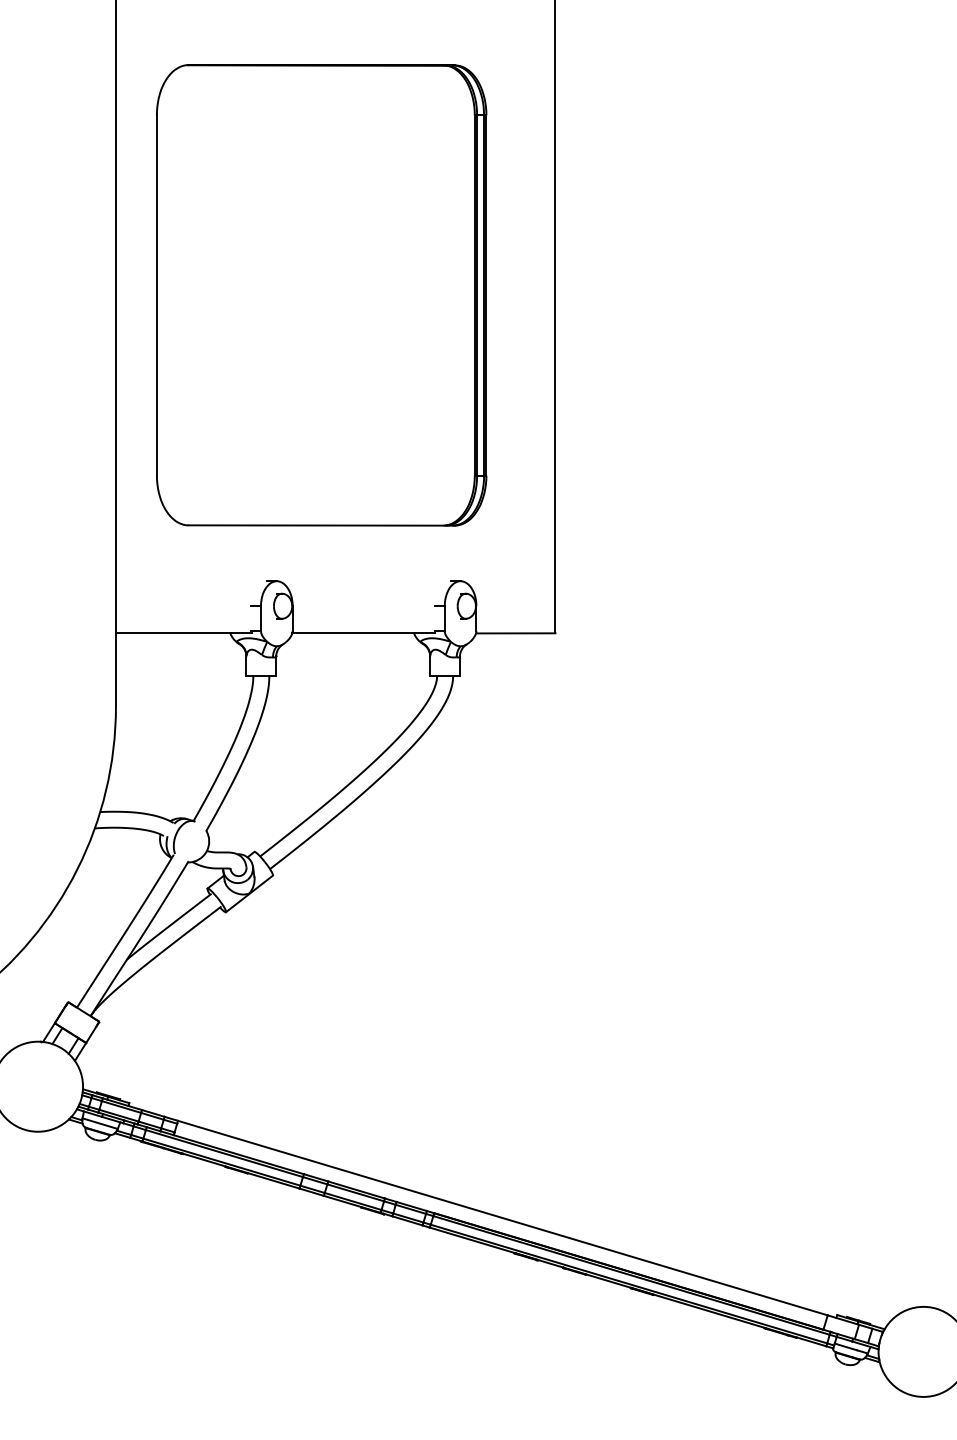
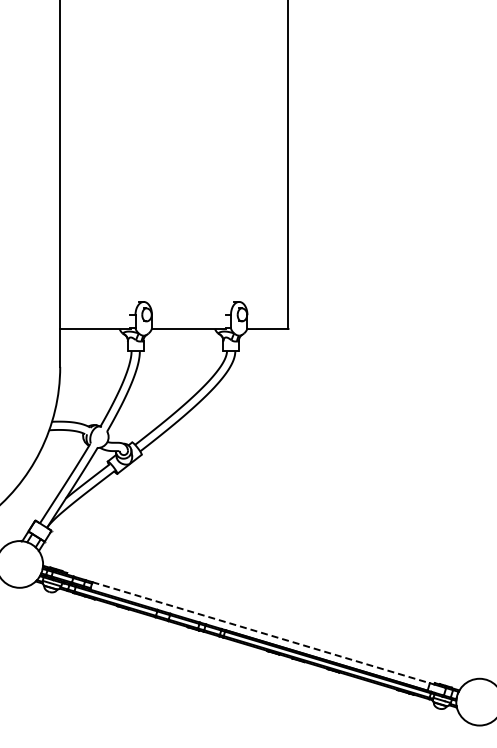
part: (320, 293) -> (166, 152), removed
line: (503, 1217) -> (261, 632), solid -> dashed

